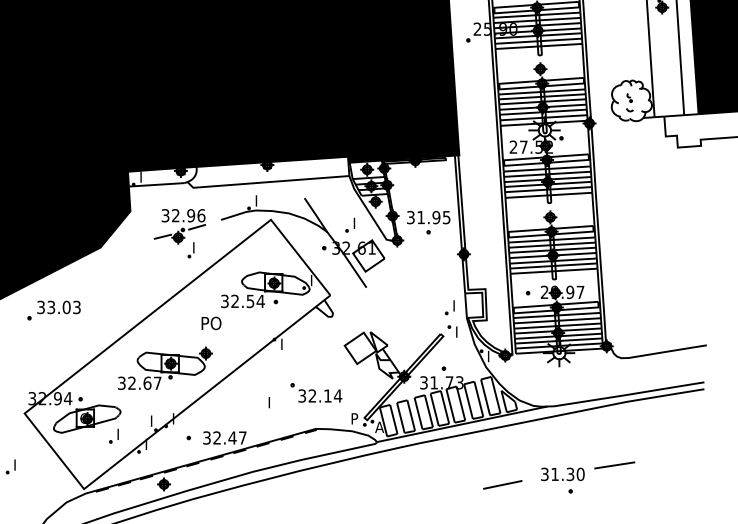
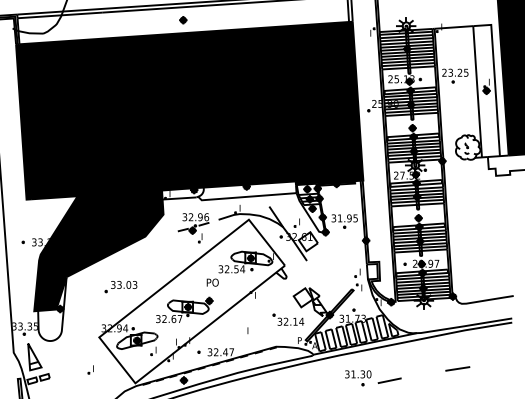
part: (52, 311) -> (120, 287), moved
part: (316, 392) -> (288, 319), moved
part: (563, 481) -> (358, 378), moved

